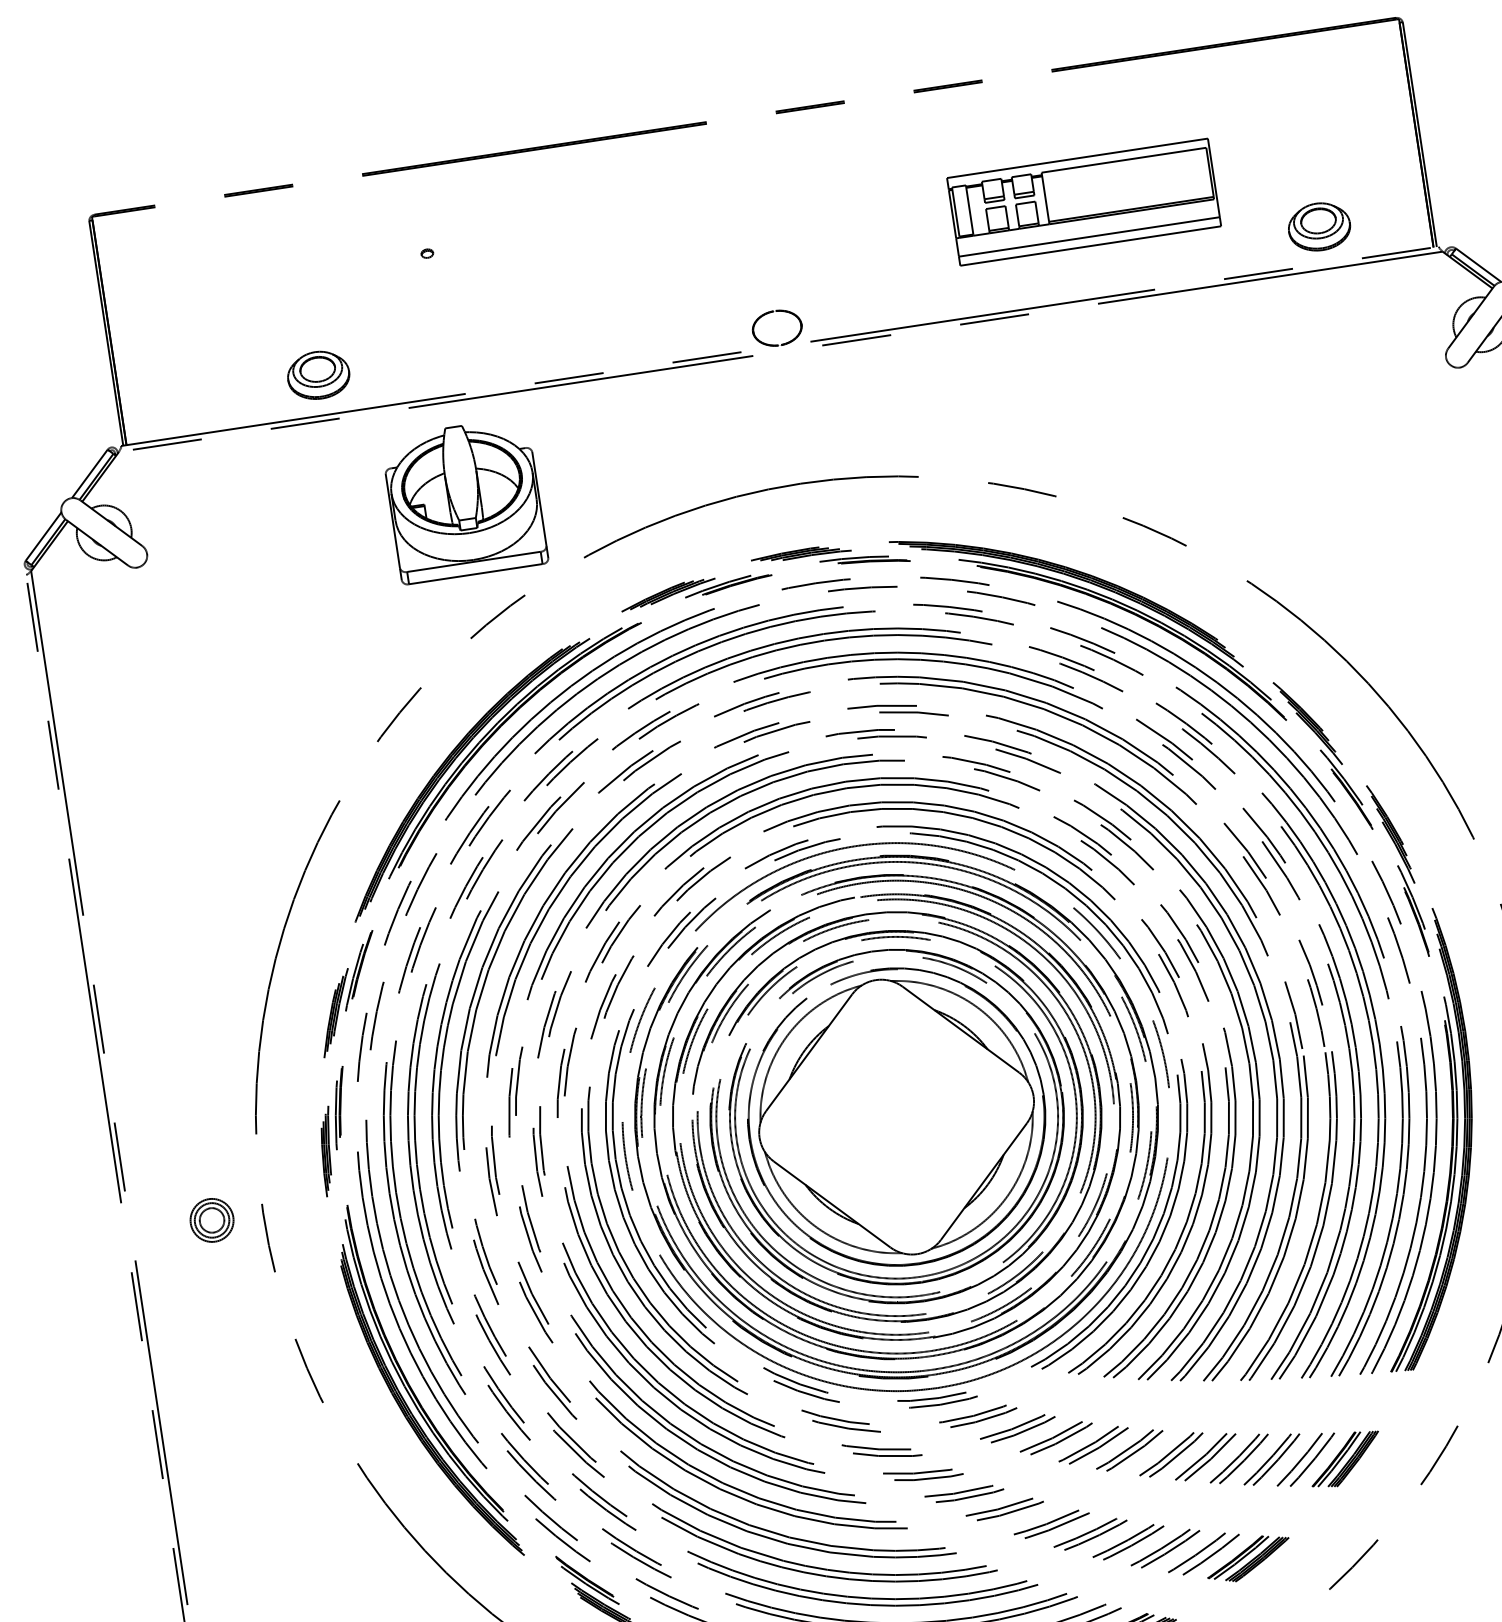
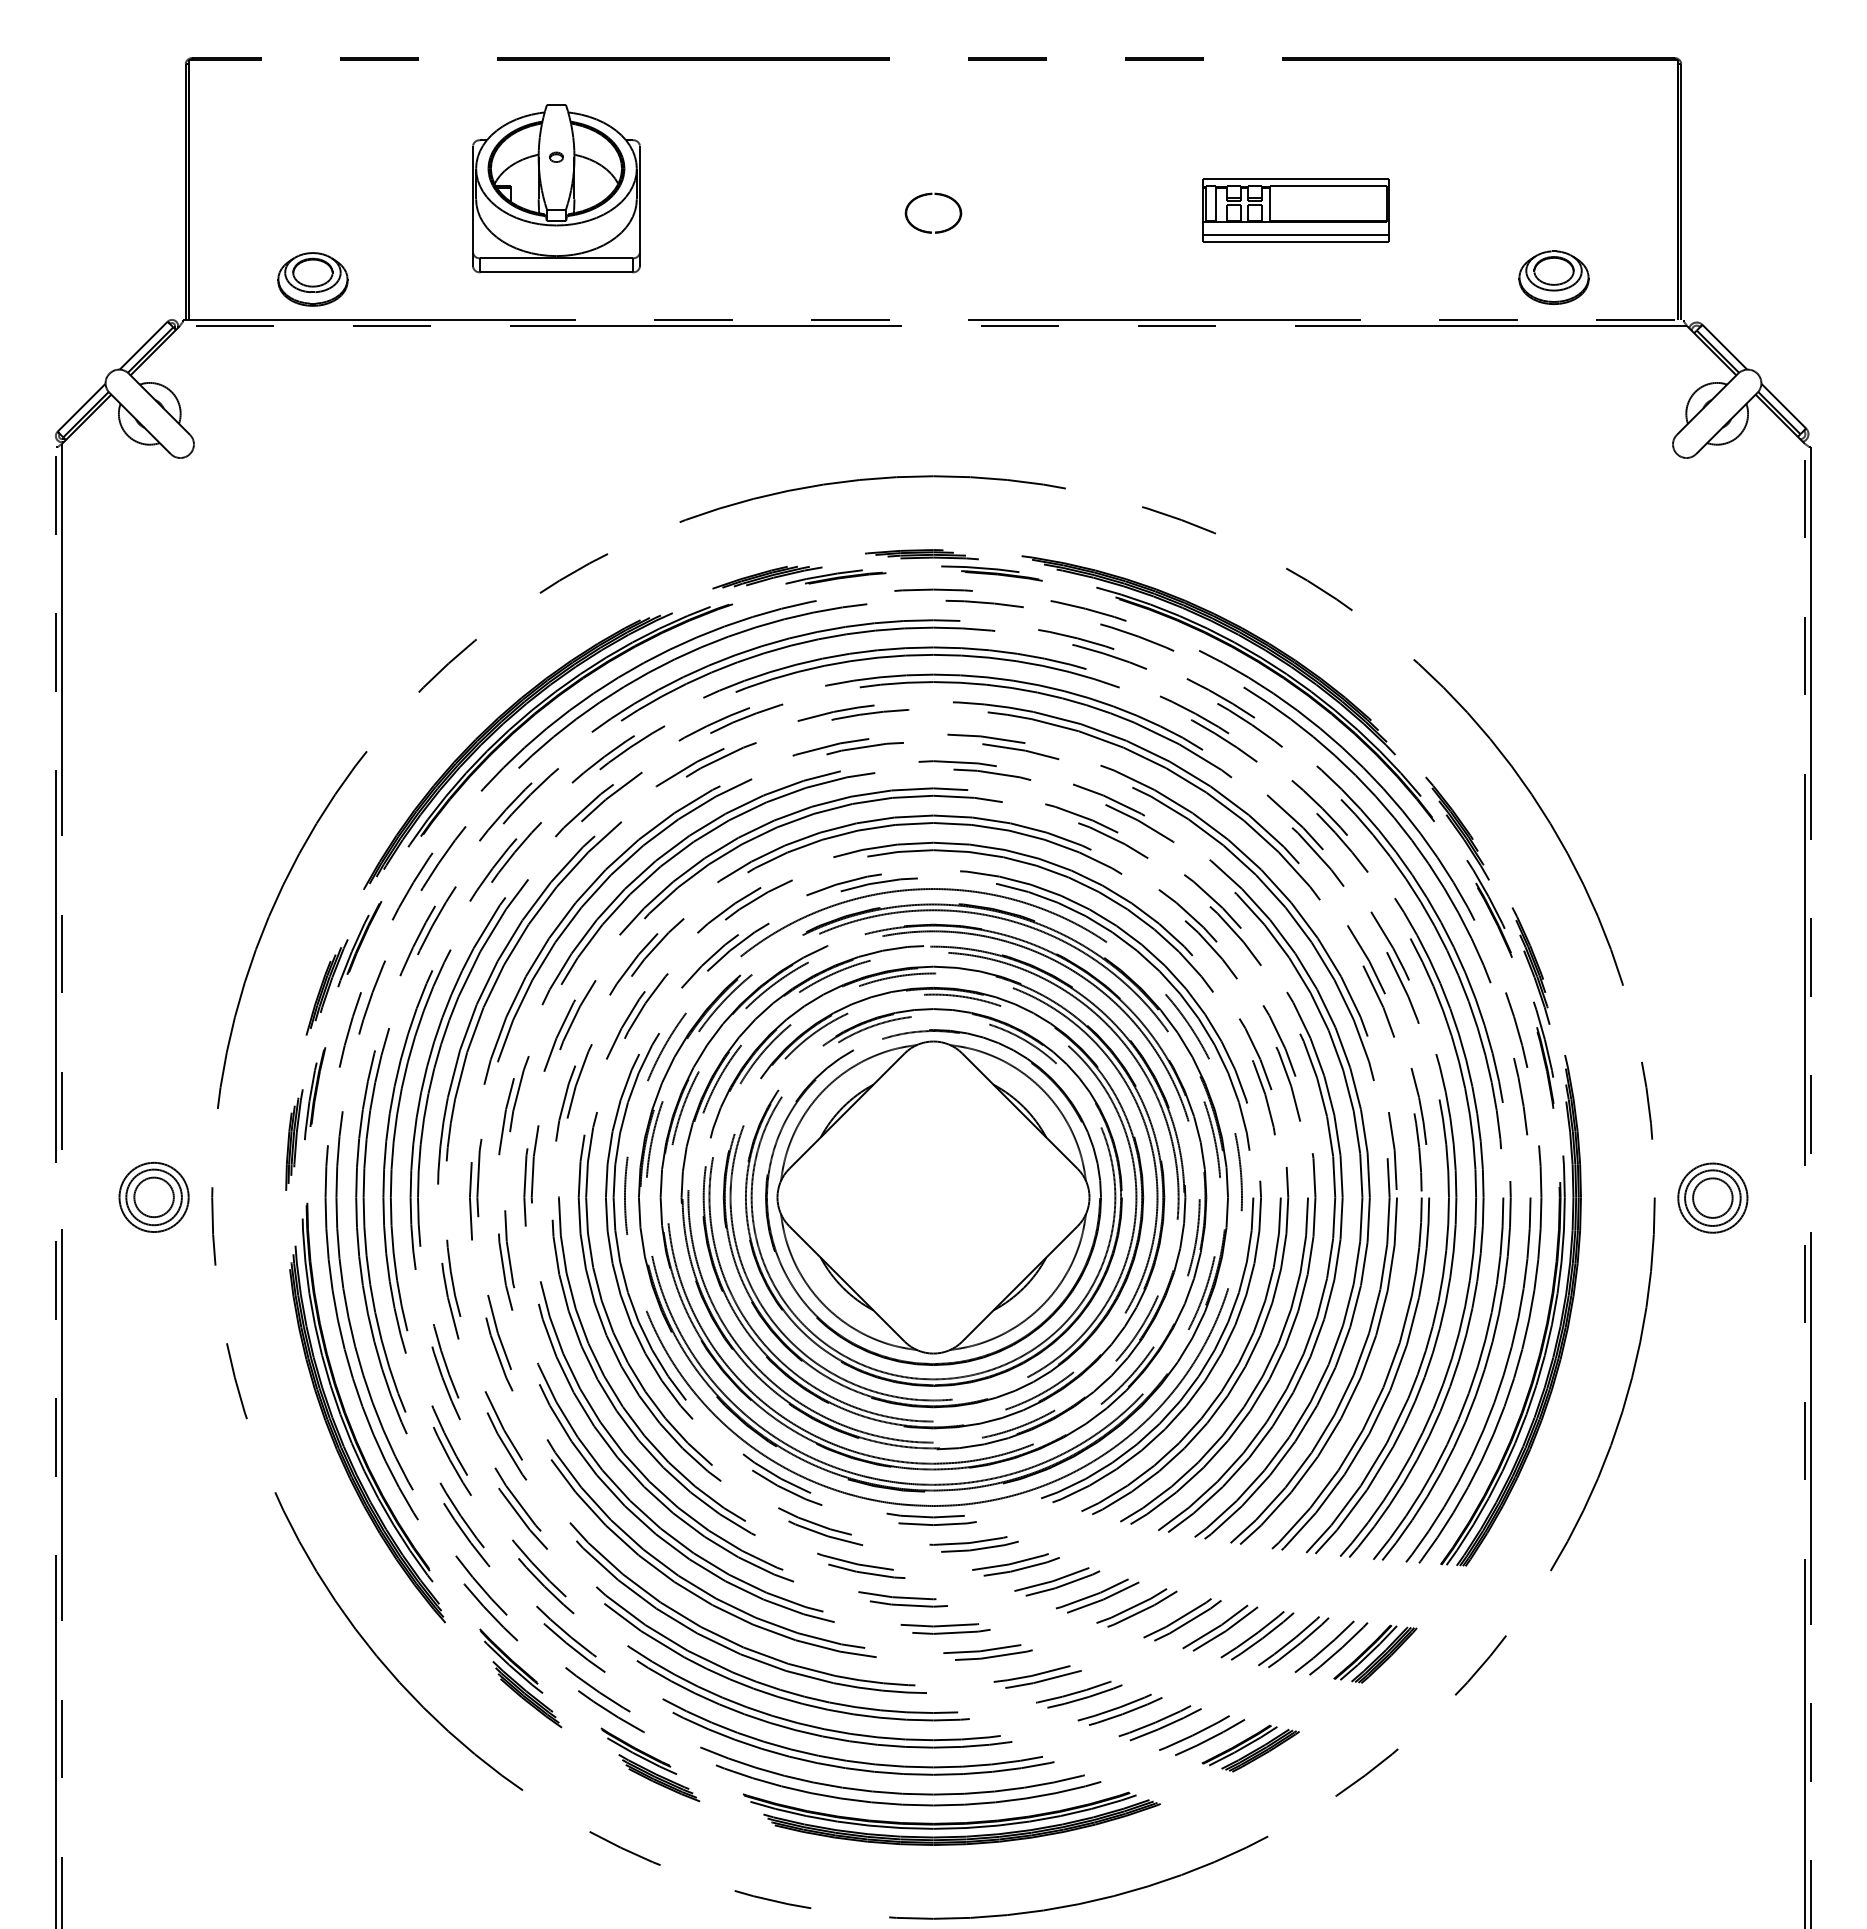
part: (1083, 202) -> (1295, 210), size x0.62
part: (771, 313) -> (929, 195), moved
part: (318, 375) -> (312, 279), moved
part: (464, 500) -> (556, 188), moved
part: (211, 1219) -> (153, 1196), size x1.43

